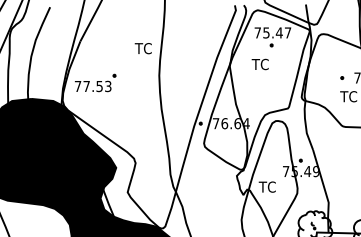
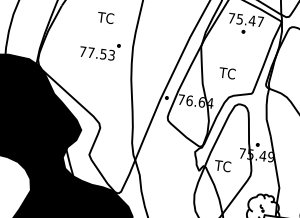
text: (142, 48) -> (104, 17), moved
text: (259, 64) -> (226, 73), moved
part: (95, 82) -> (100, 50), moved

